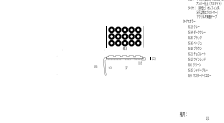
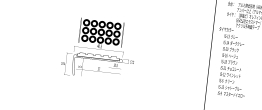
part: (124, 50) -> (98, 48), moved

